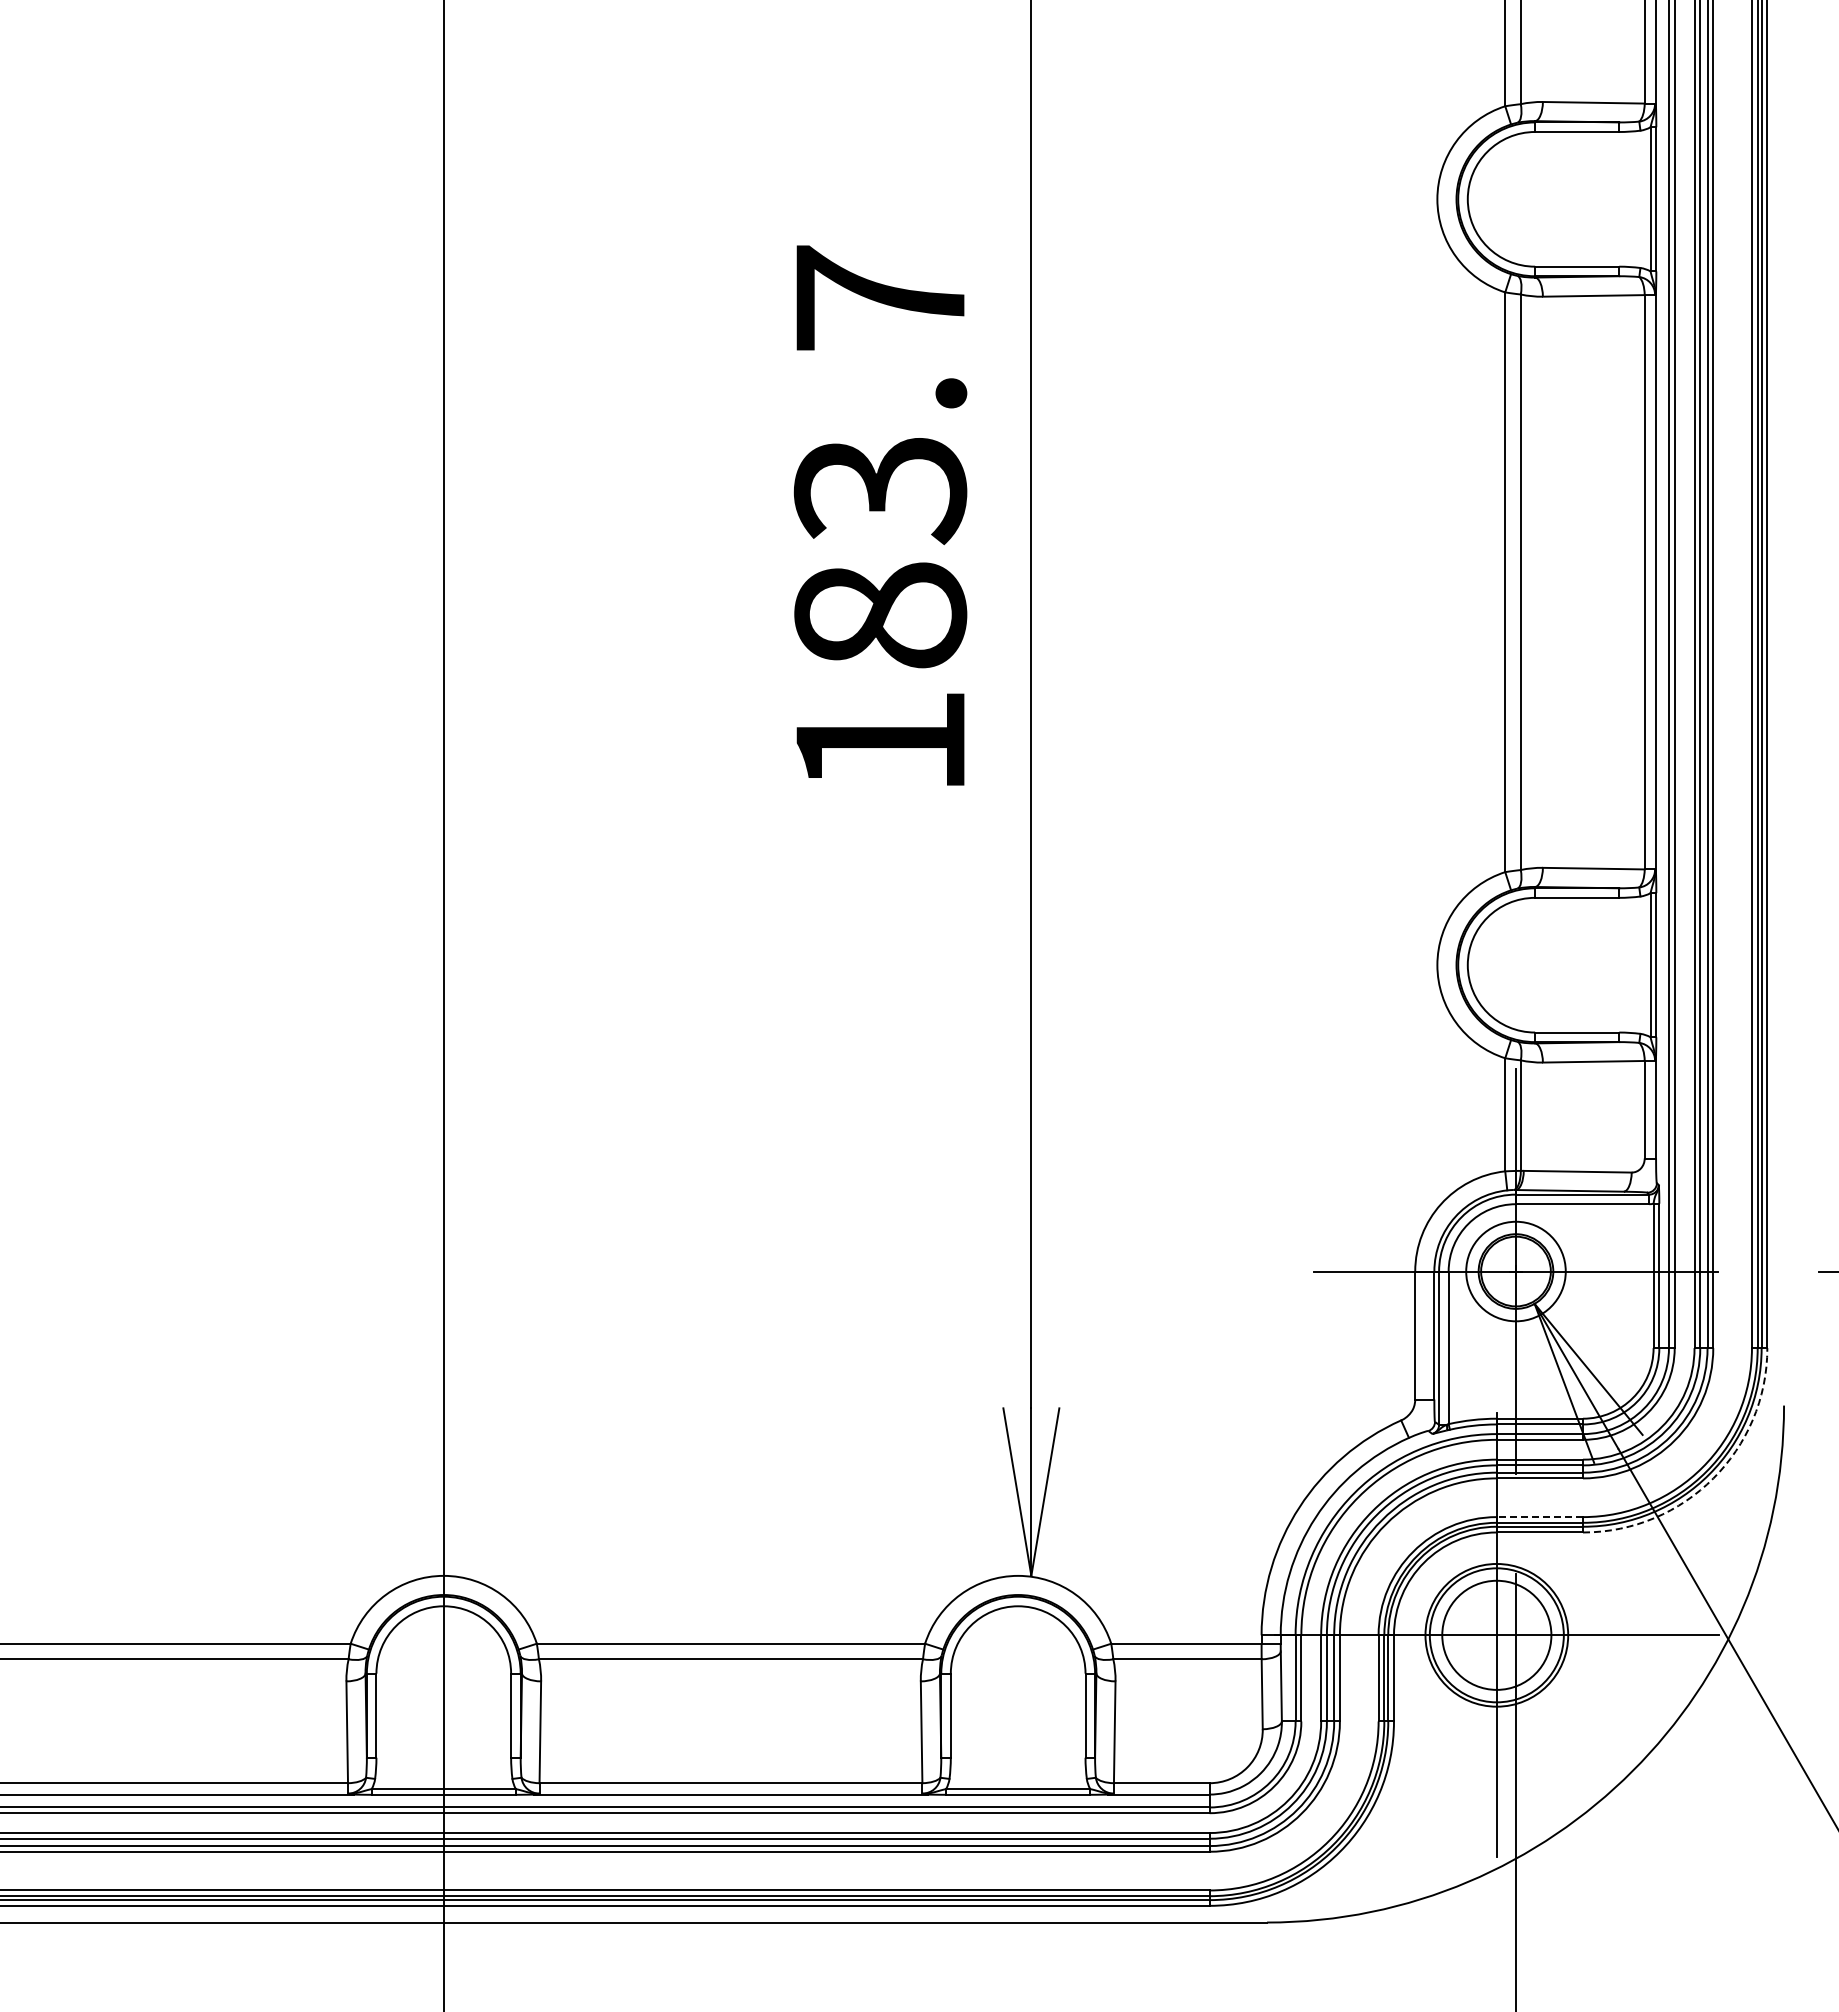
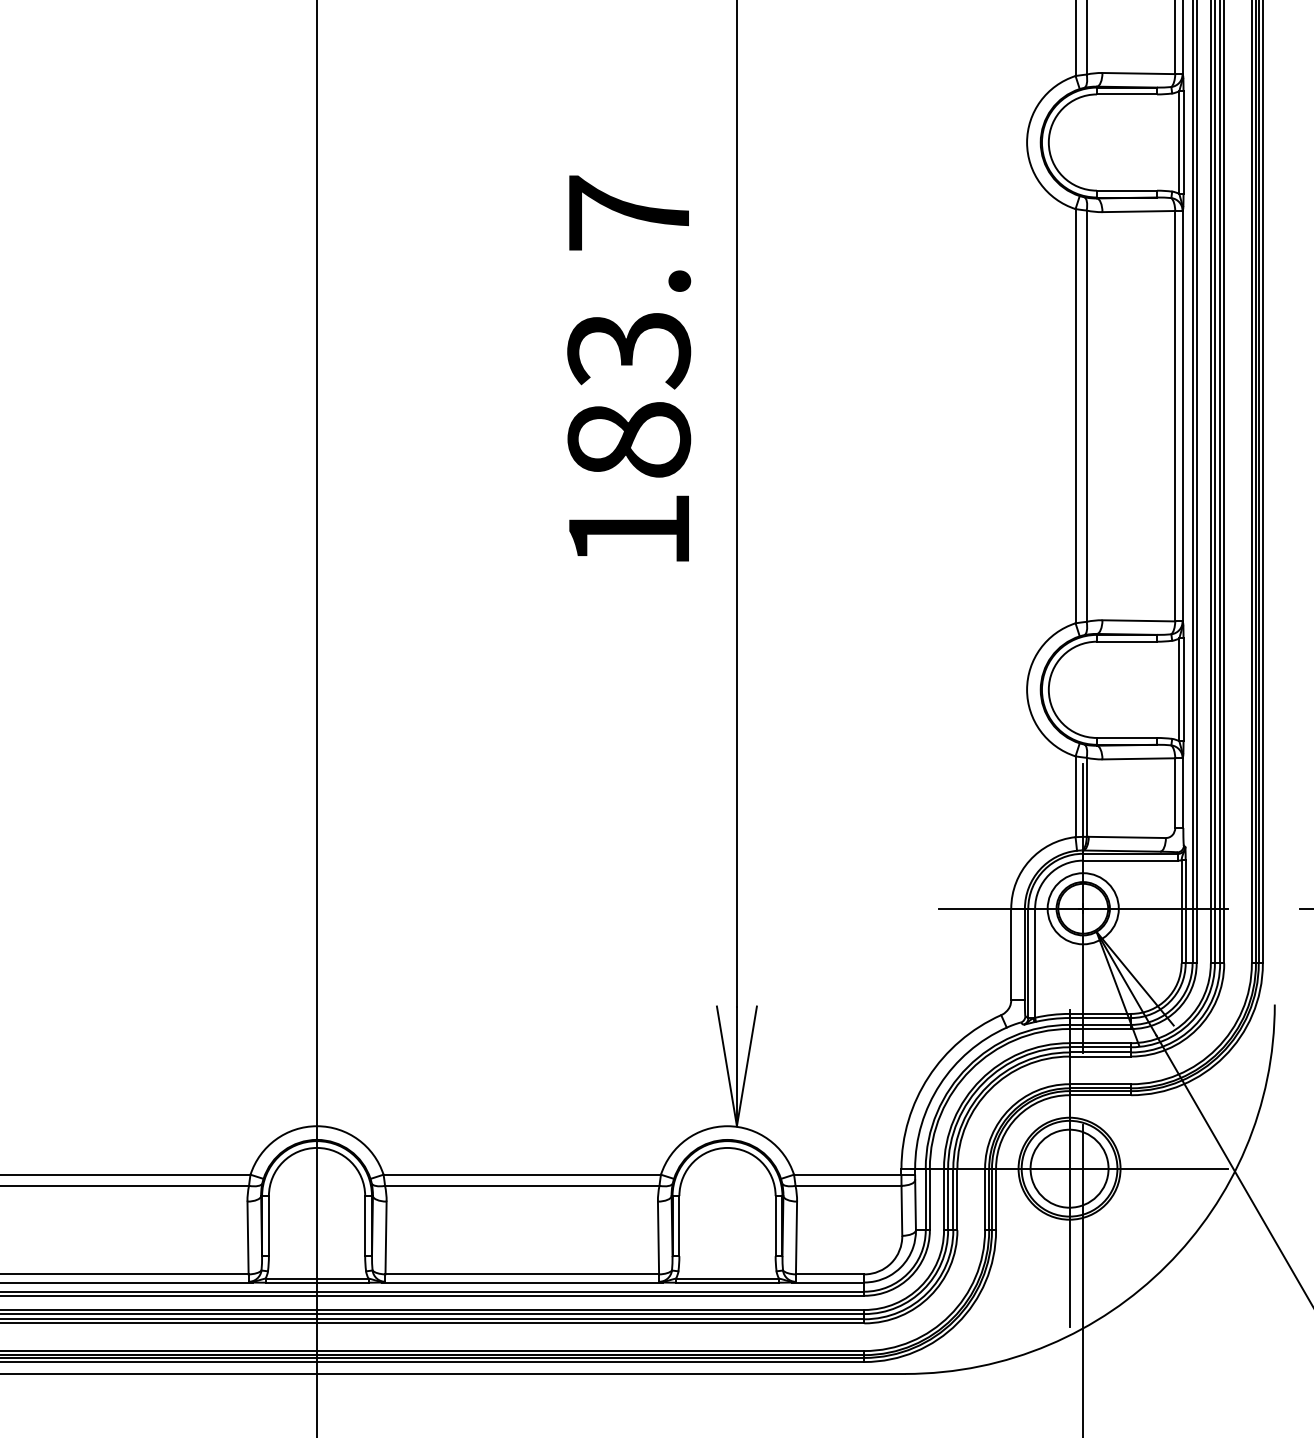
arc: (1713, 1478) -> (1224, 1056), dashed -> solid
line: (1539, 1517) -> (1100, 1084), dashed -> solid

